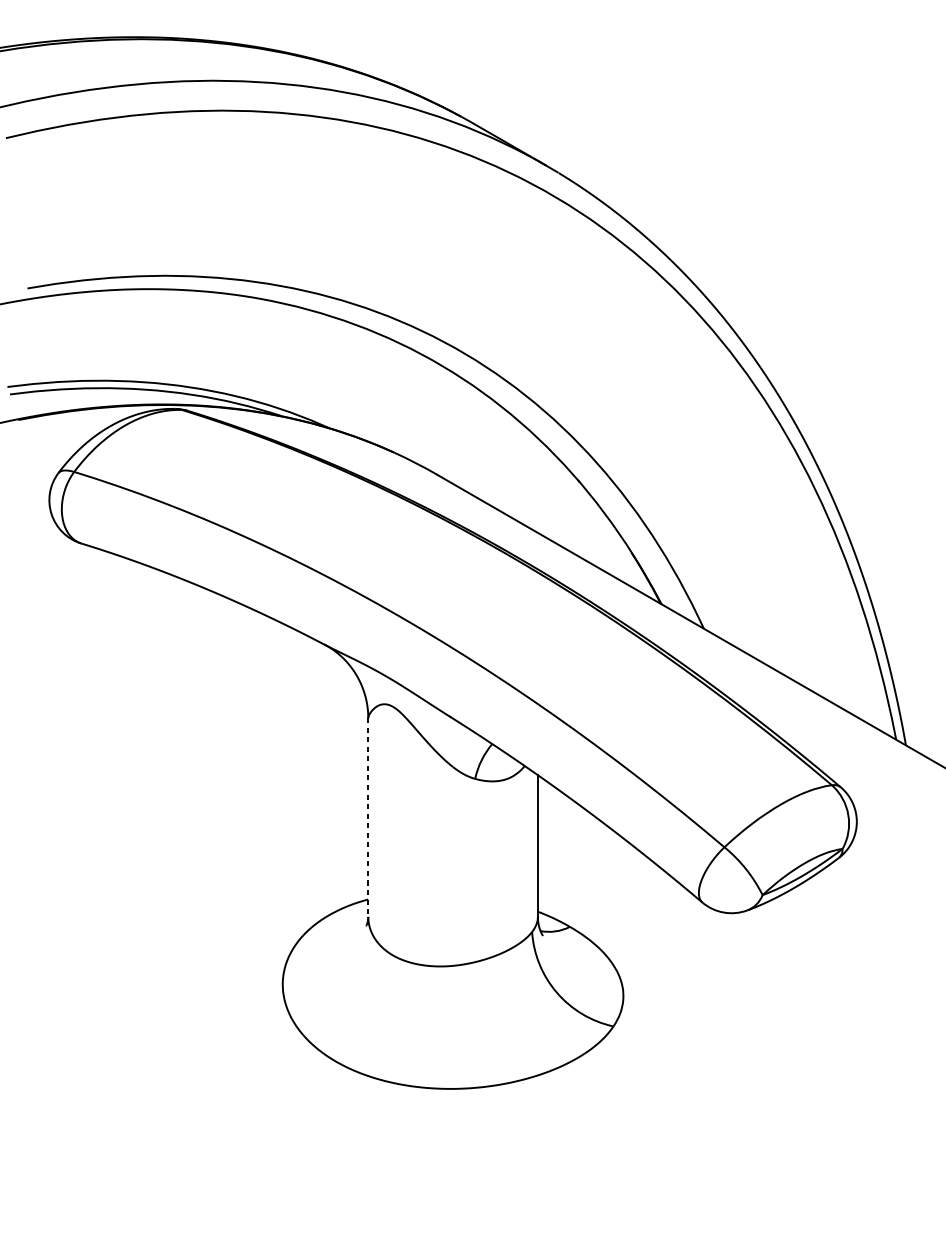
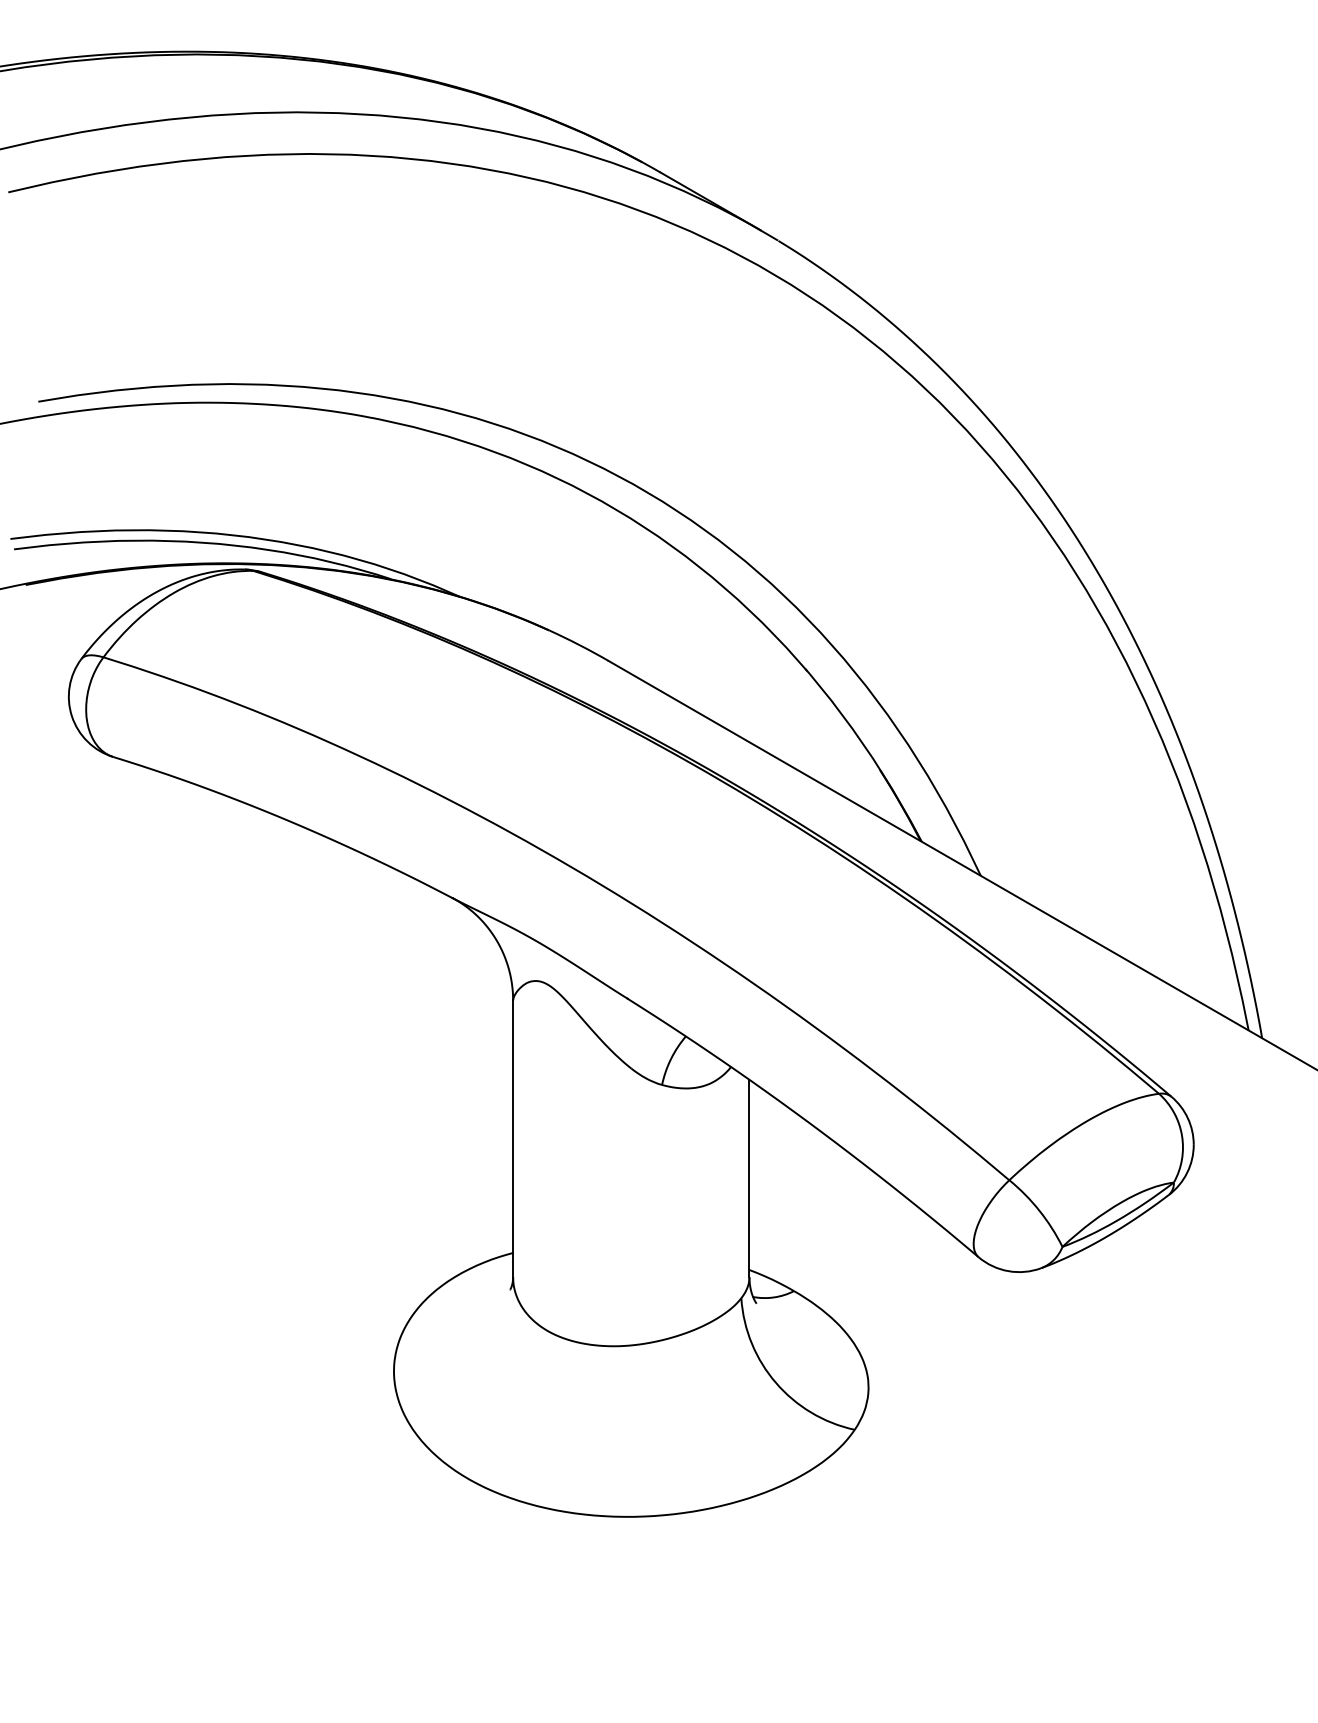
line: (368, 818) -> (513, 1139), dashed -> solid

